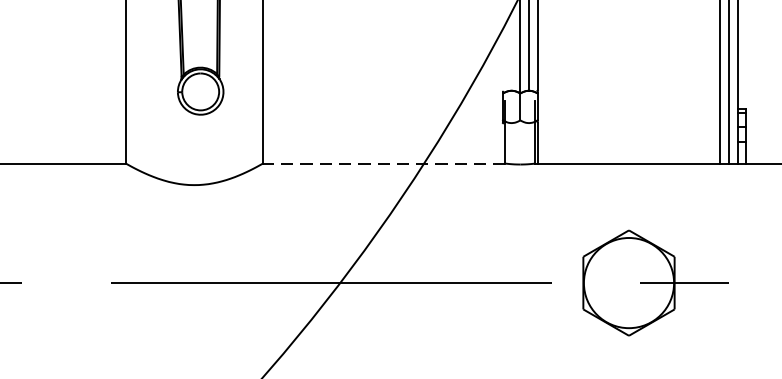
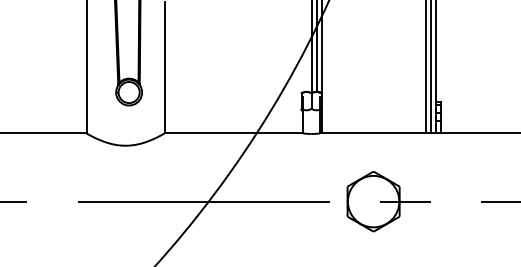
line: (383, 163) -> (233, 133), dashed -> solid

